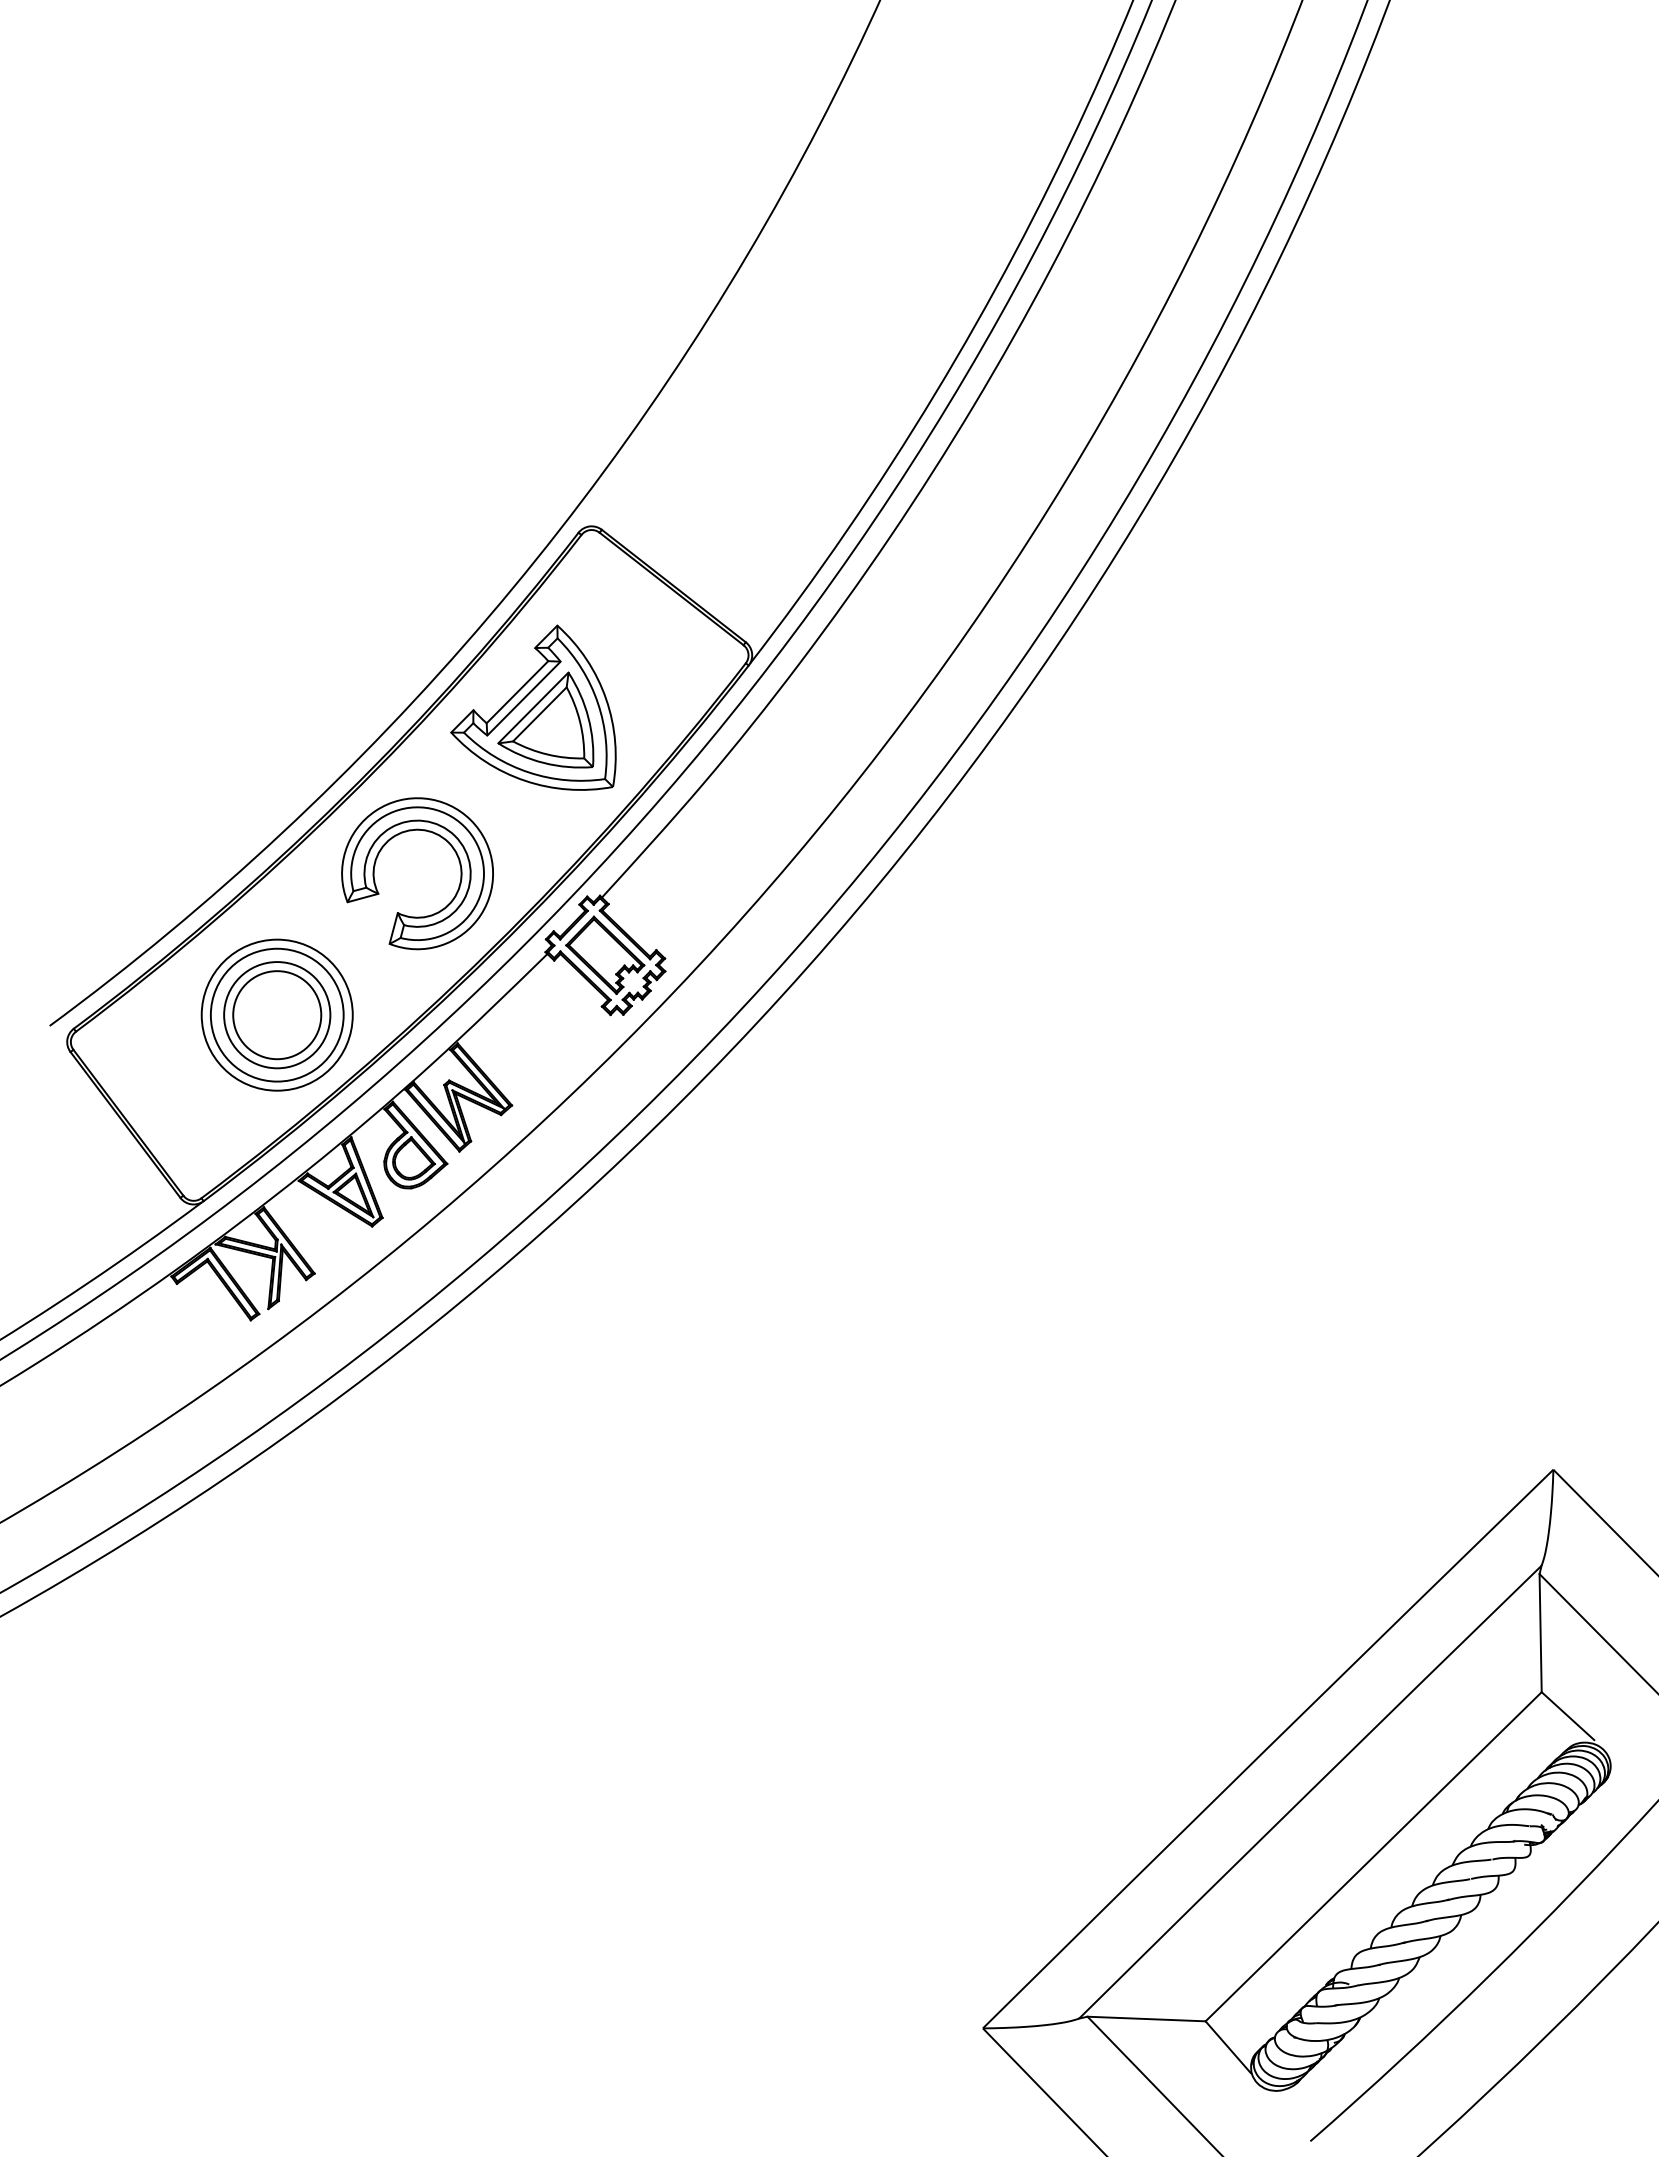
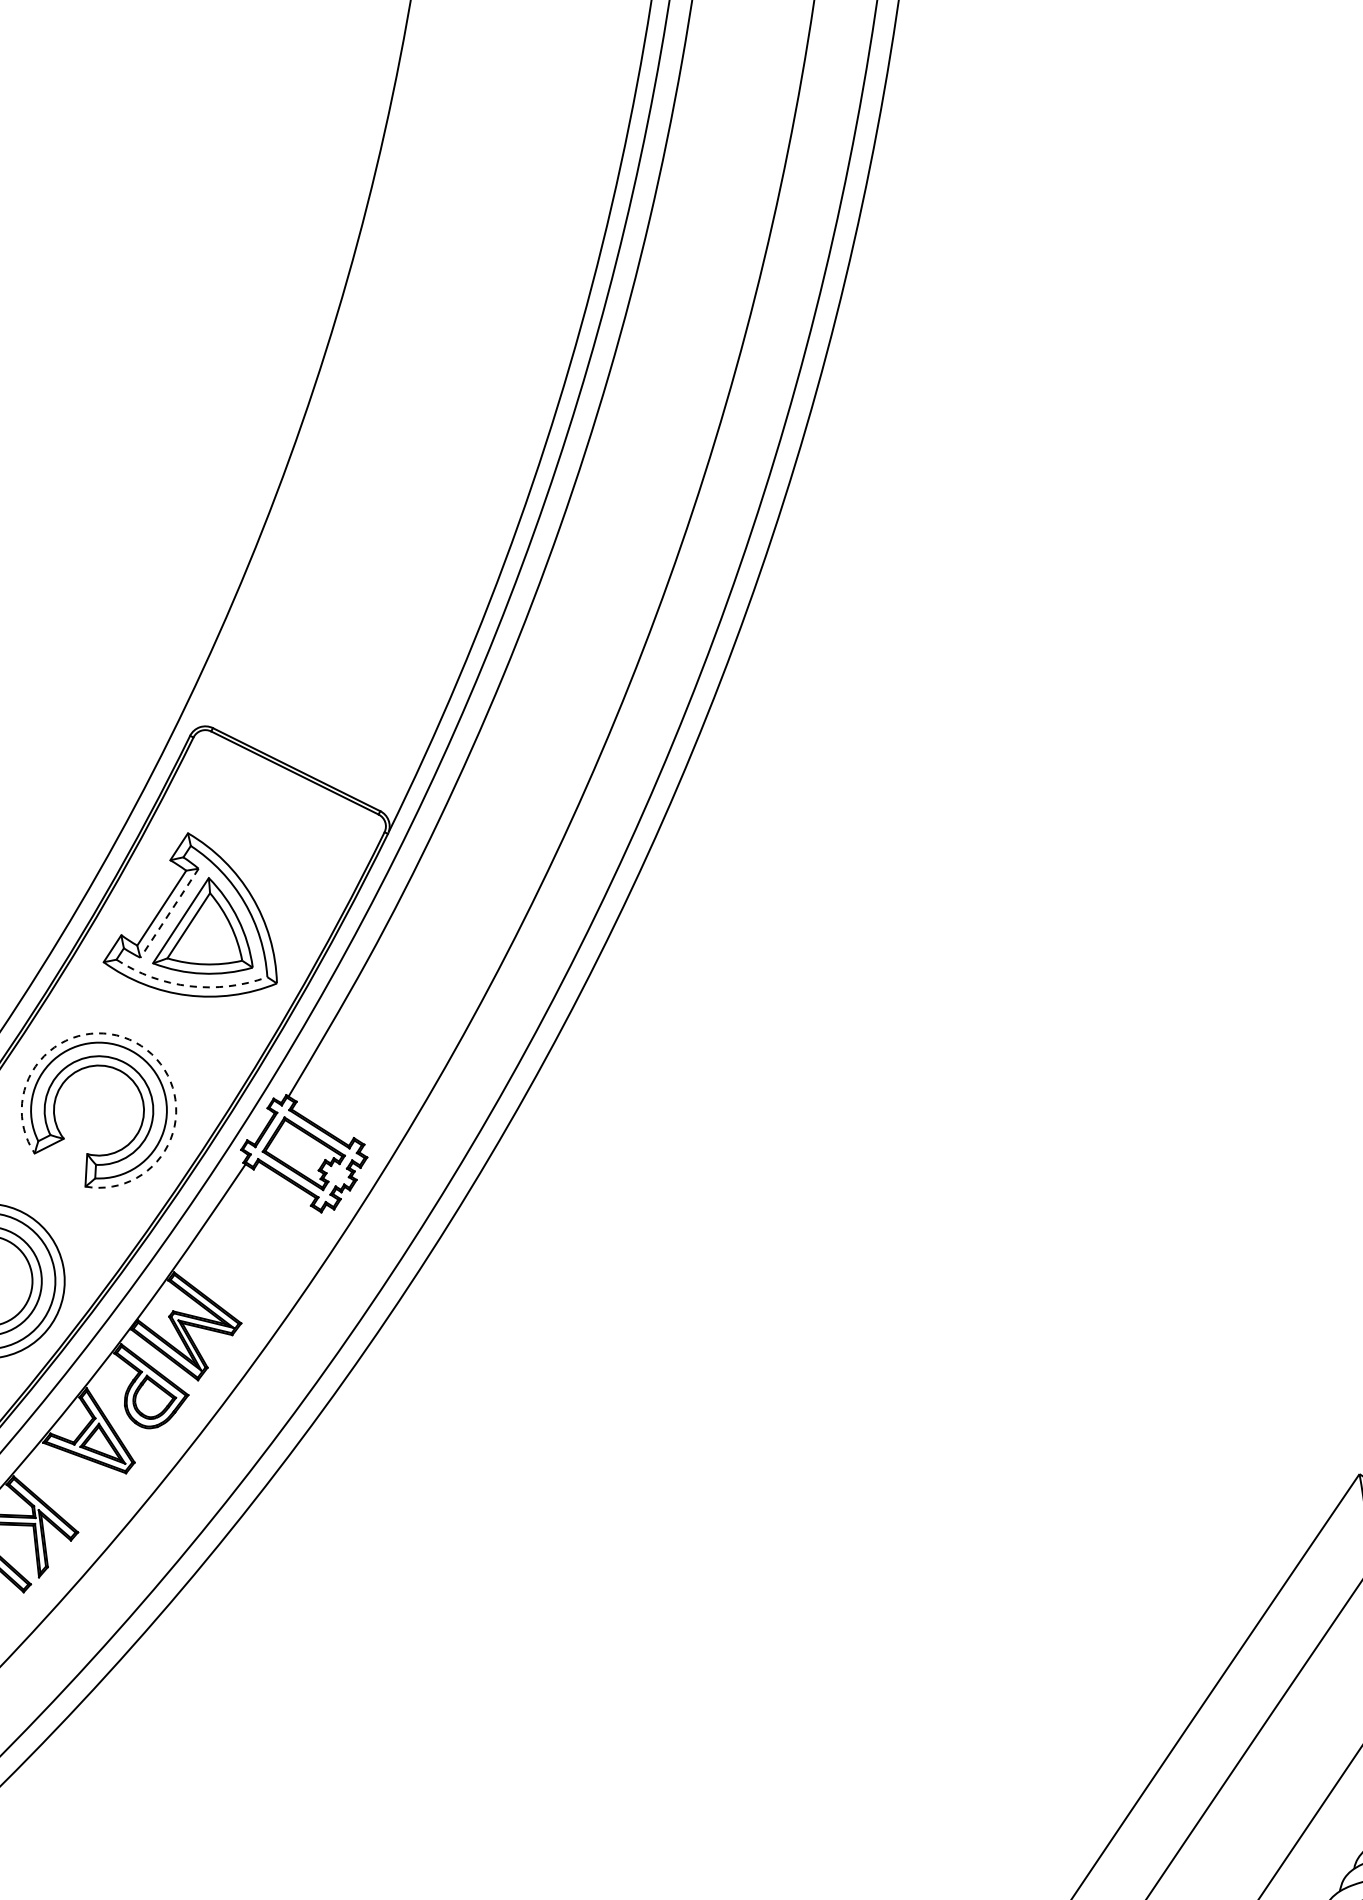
line: (523, 698) -> (169, 913), solid -> dashed
arc: (529, 772) -> (190, 986), solid -> dashed
arc: (470, 820) -> (141, 1046), solid -> dashed

